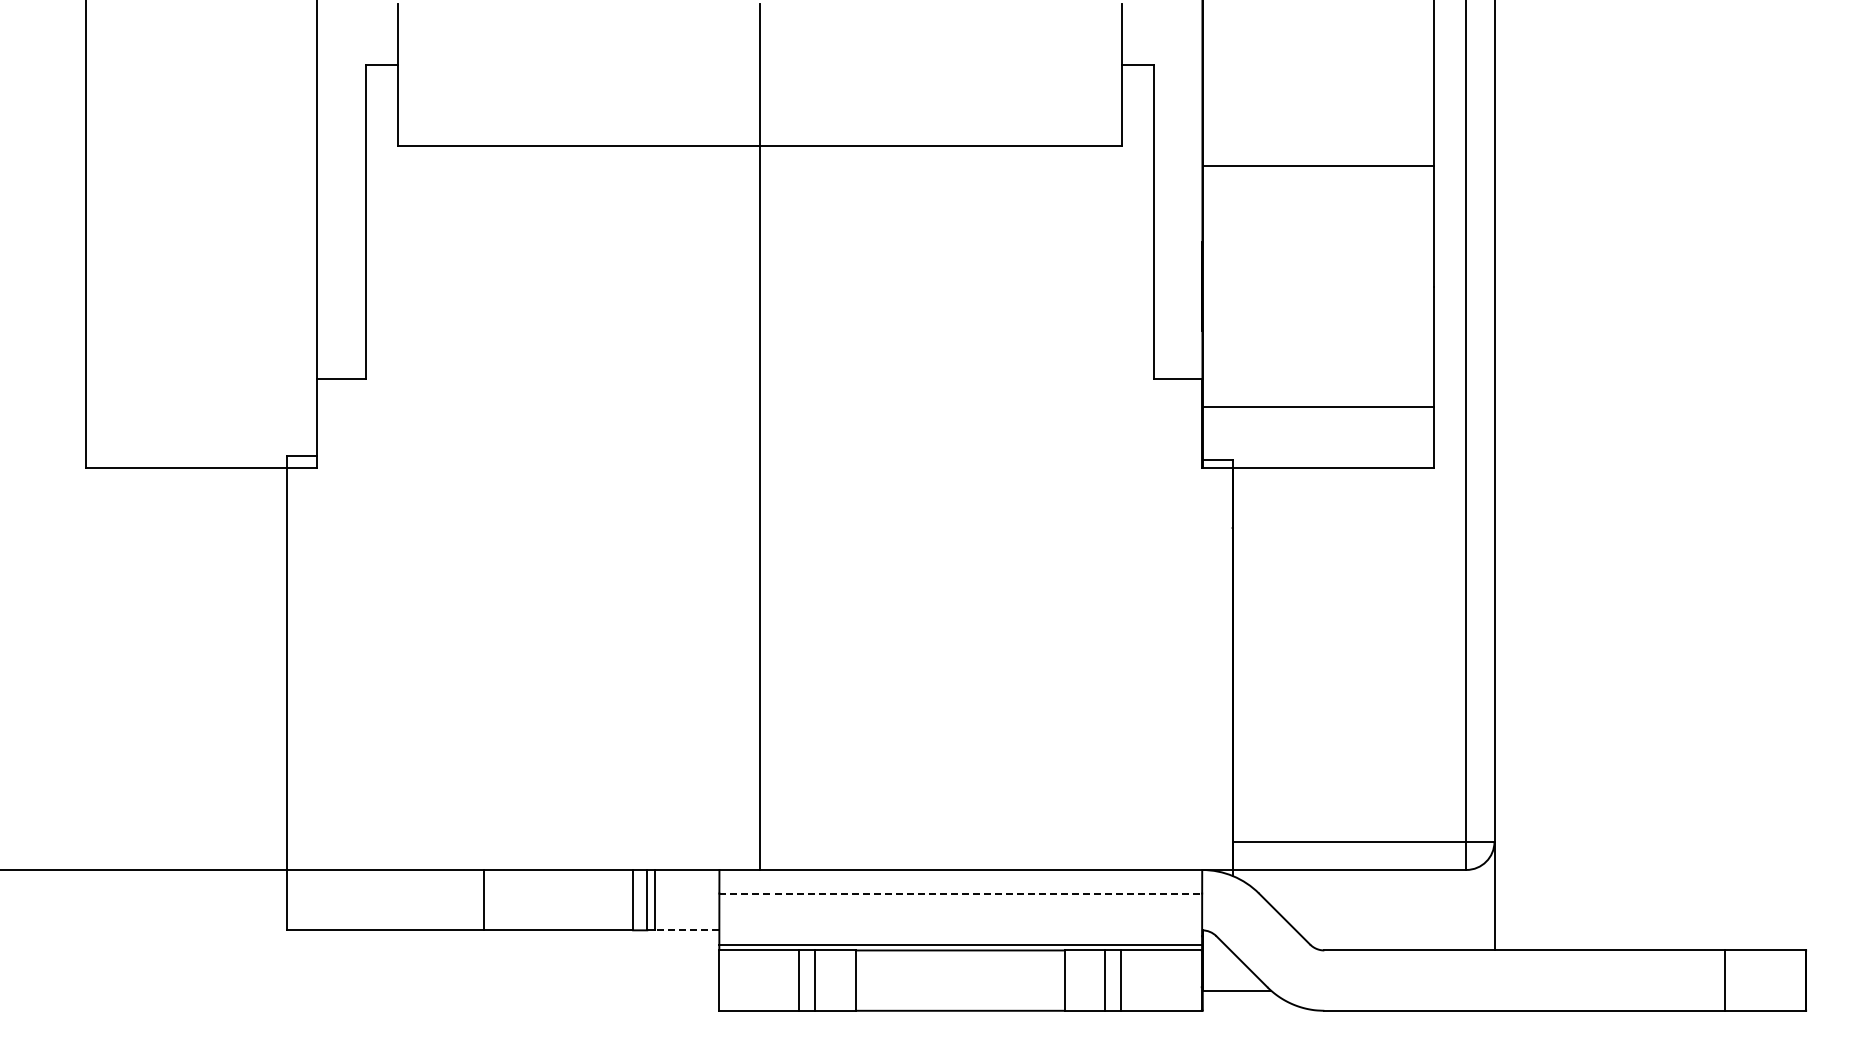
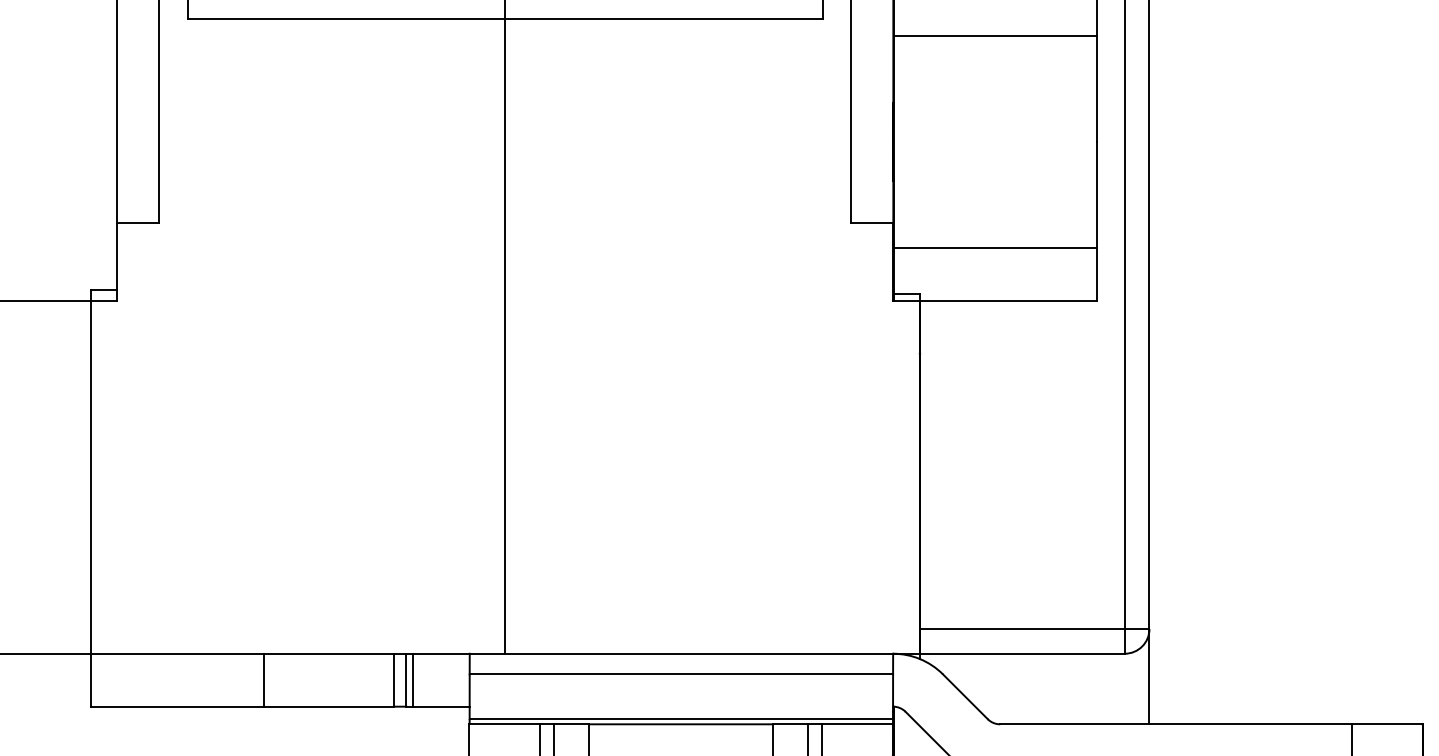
line: (961, 893) -> (682, 674), dashed -> solid
line: (686, 930) -> (440, 706), dashed -> solid

